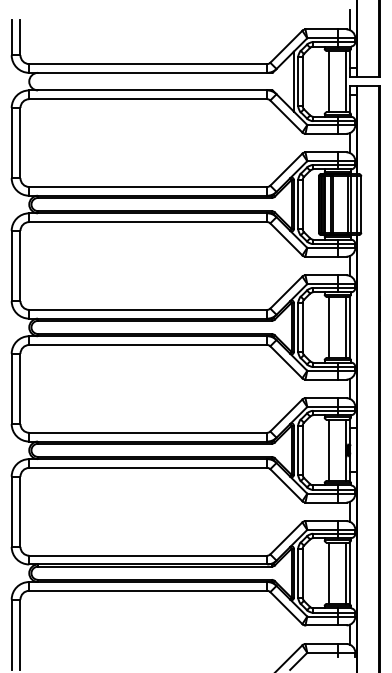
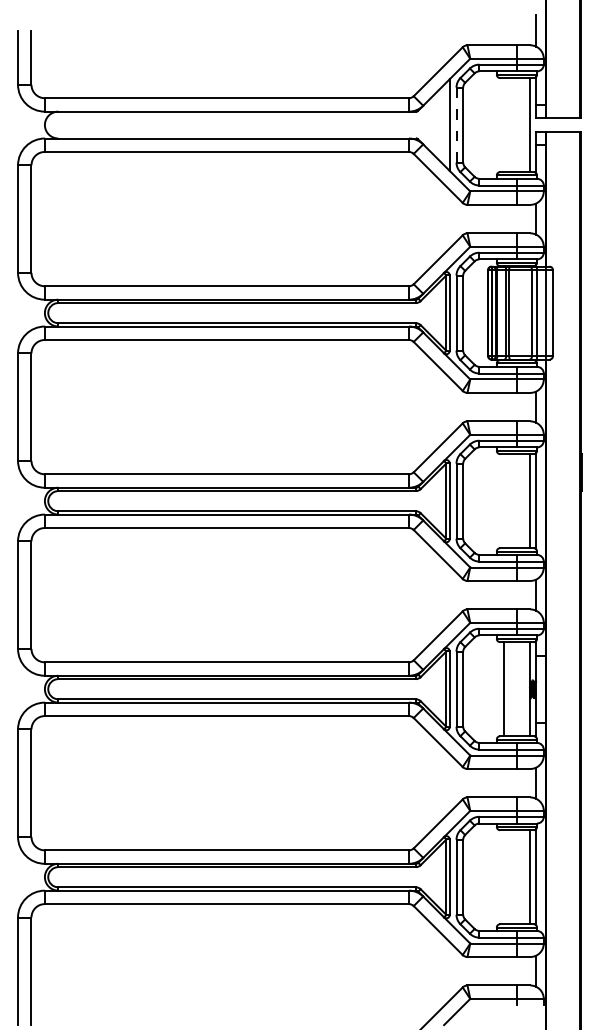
line: (298, 81) -> (456, 124), solid -> dashed
line: (329, 81) -> (504, 124), removed
line: (329, 327) -> (504, 501), removed
line: (329, 572) -> (504, 876), removed

